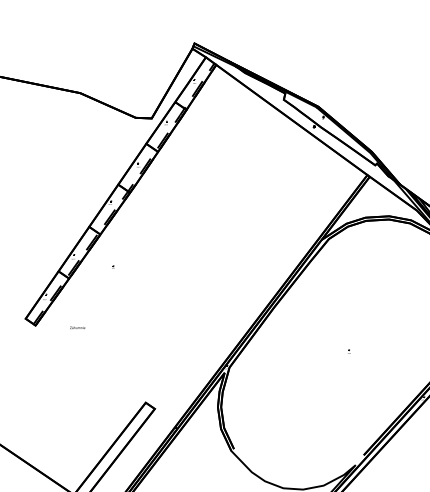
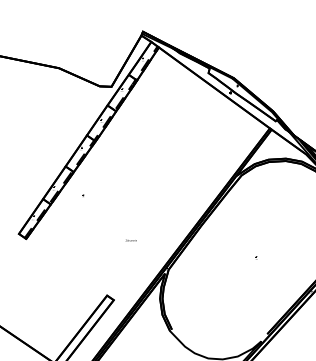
text: (77, 327) -> (131, 240), moved

